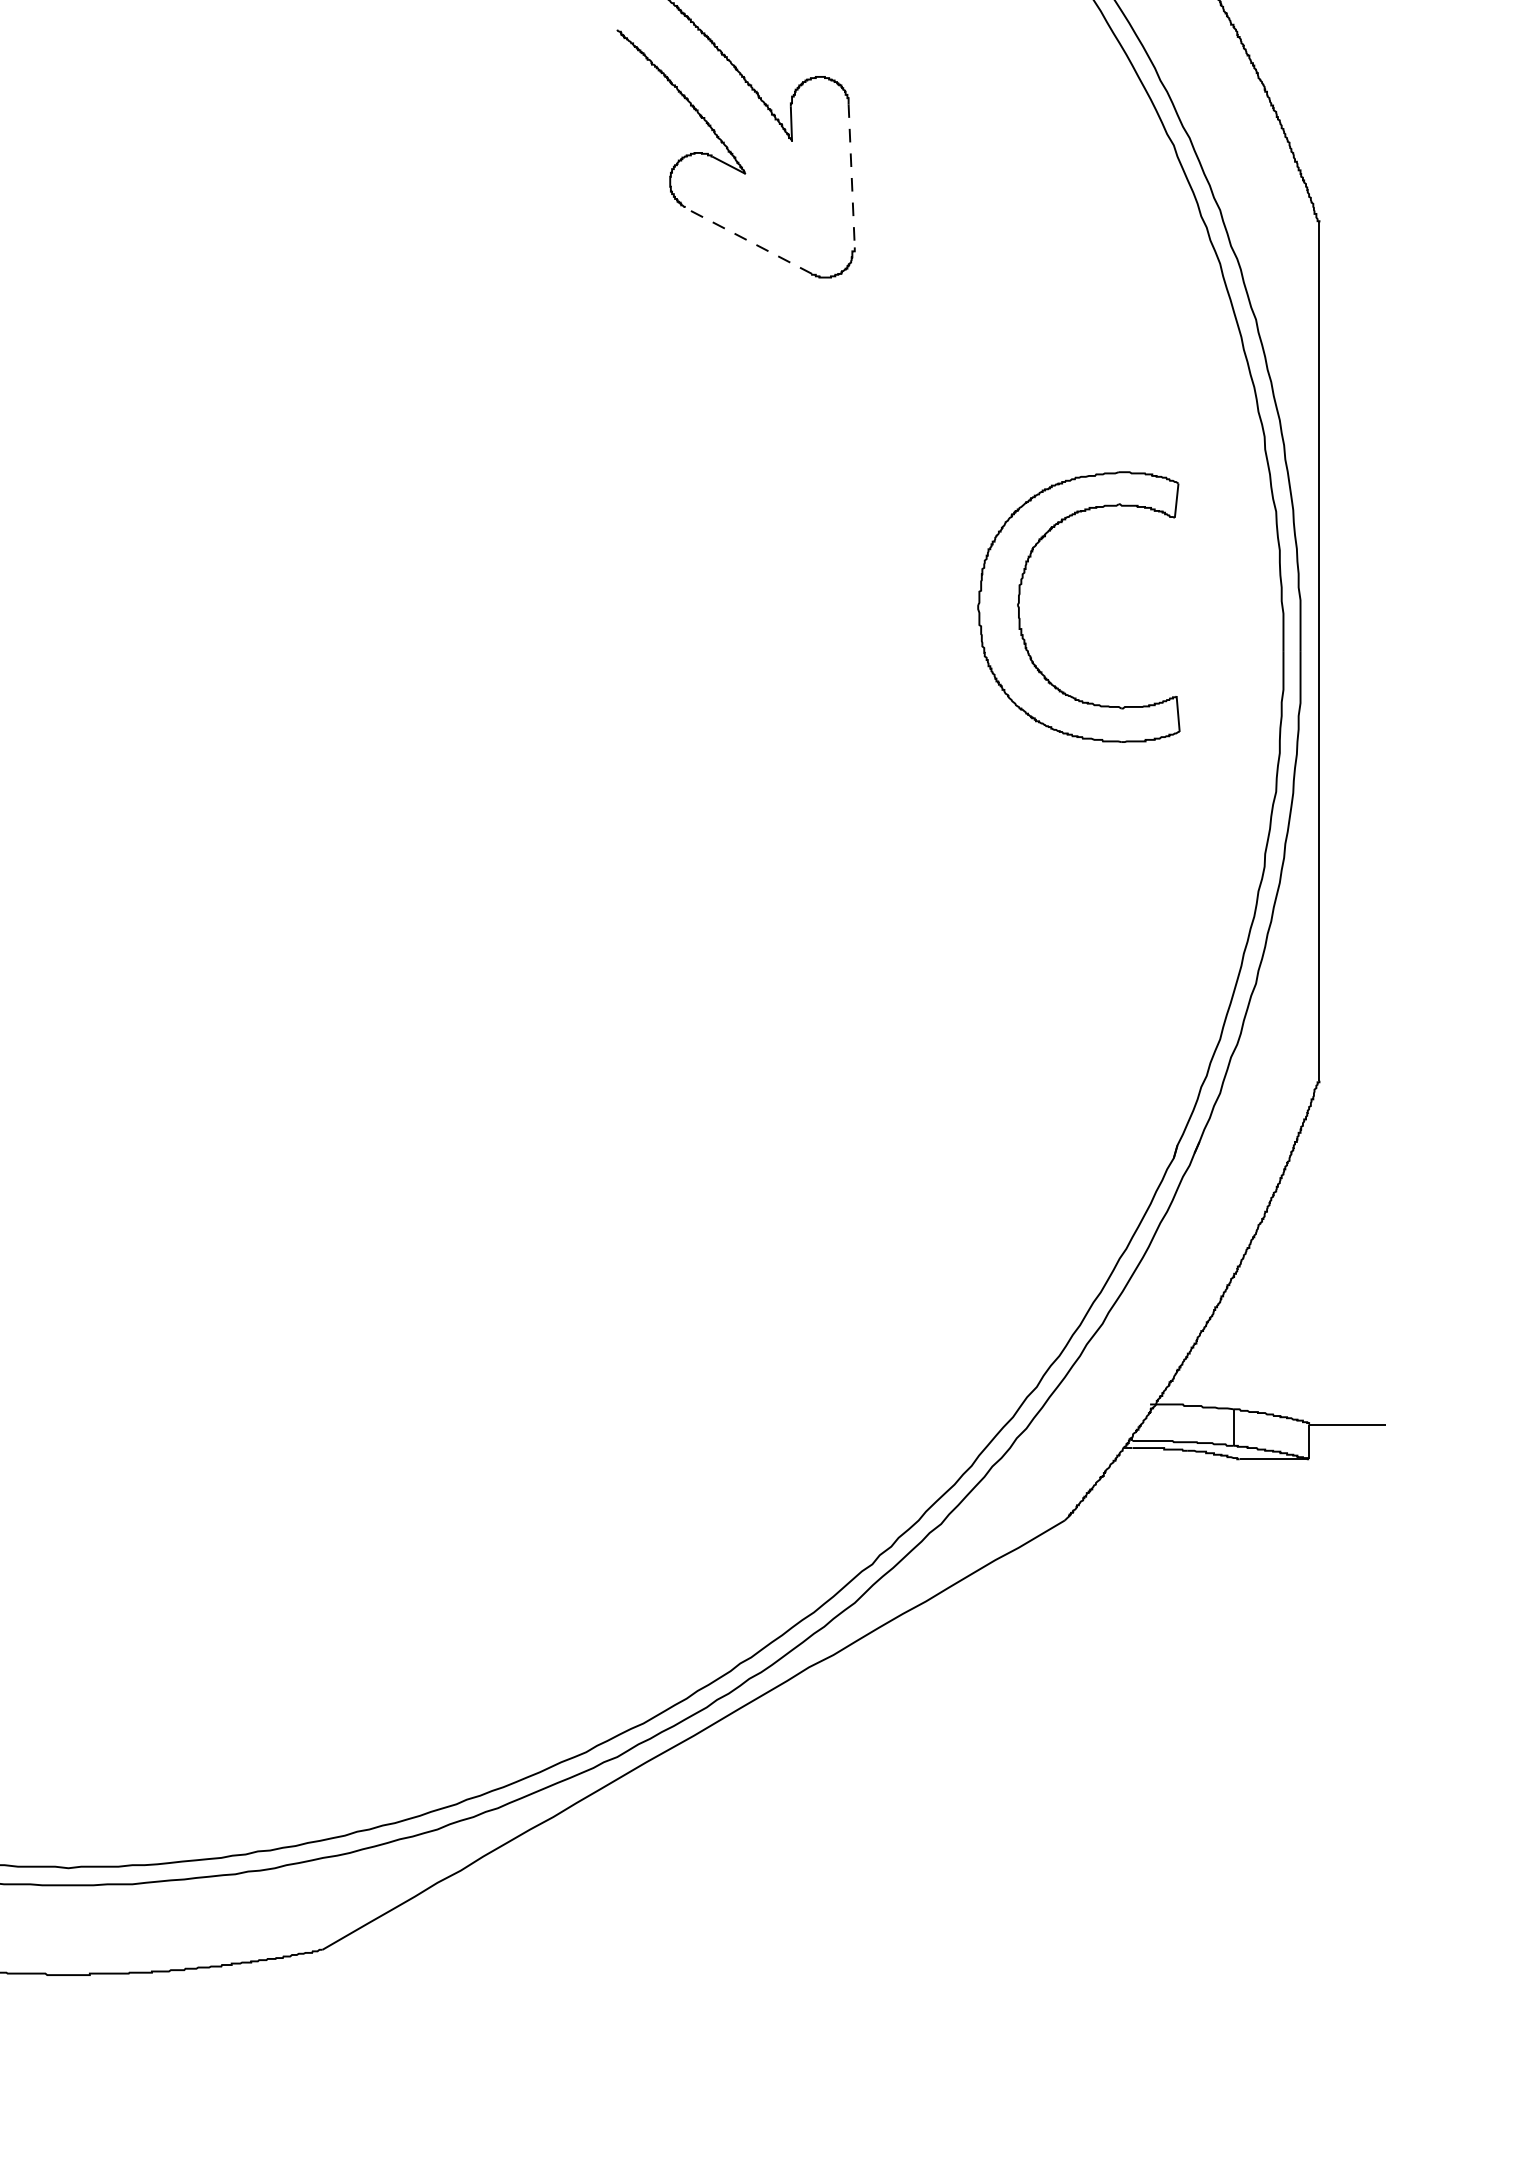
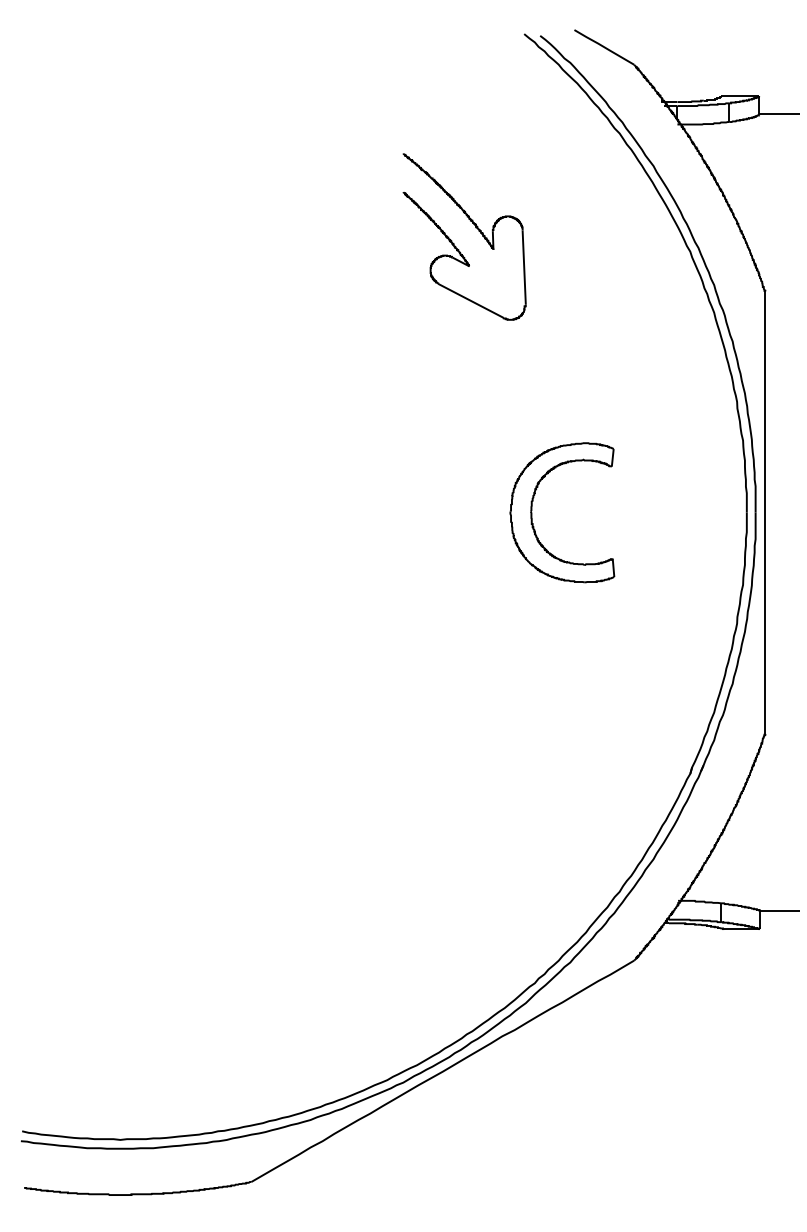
line: (852, 176) -> (524, 267), dashed -> solid
line: (747, 240) -> (470, 300), dashed -> solid
part: (1020, 606) -> (532, 512), moved

